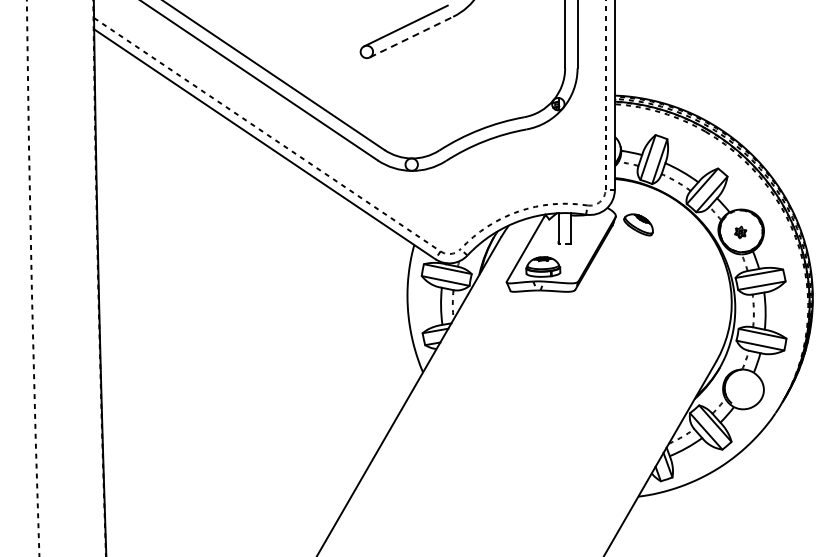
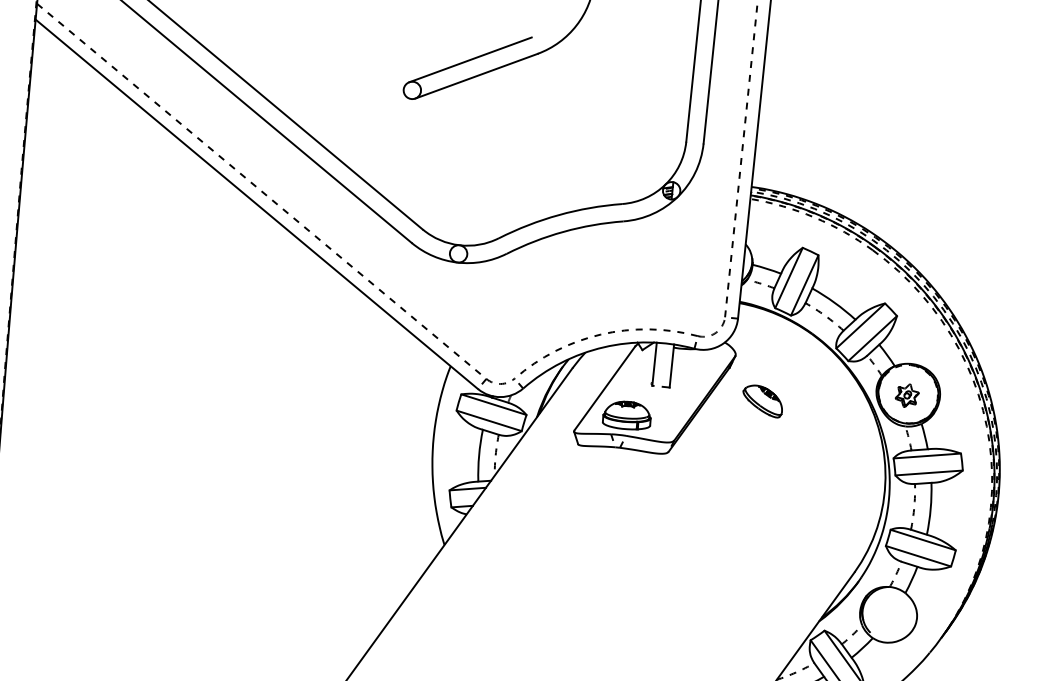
line: (411, 36) -> (476, 75), dashed -> solid
part: (638, 224) -> (762, 400), moved
part: (740, 232) -> (907, 395), size x1.43

